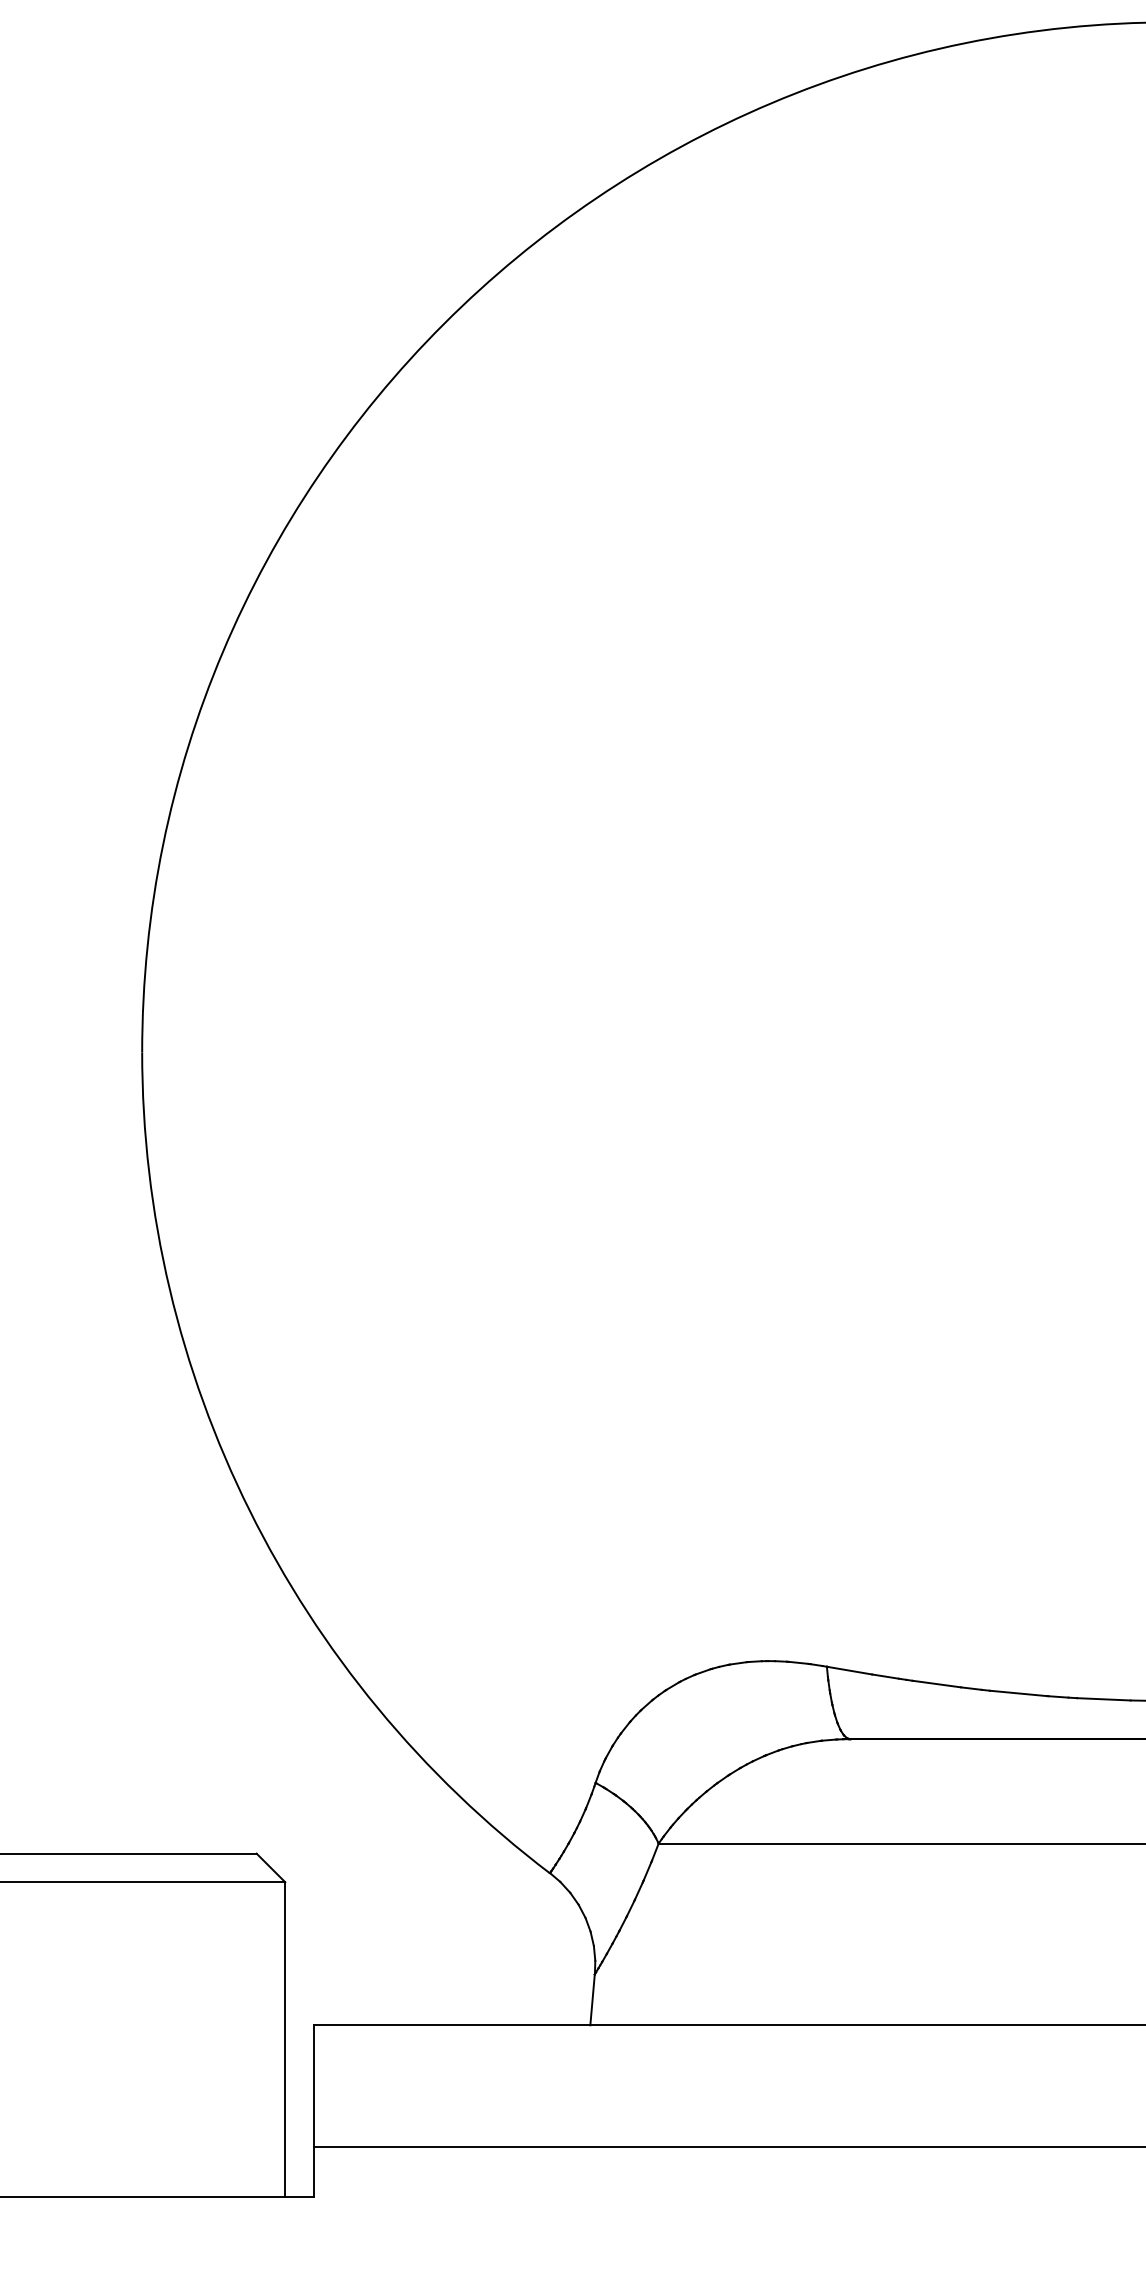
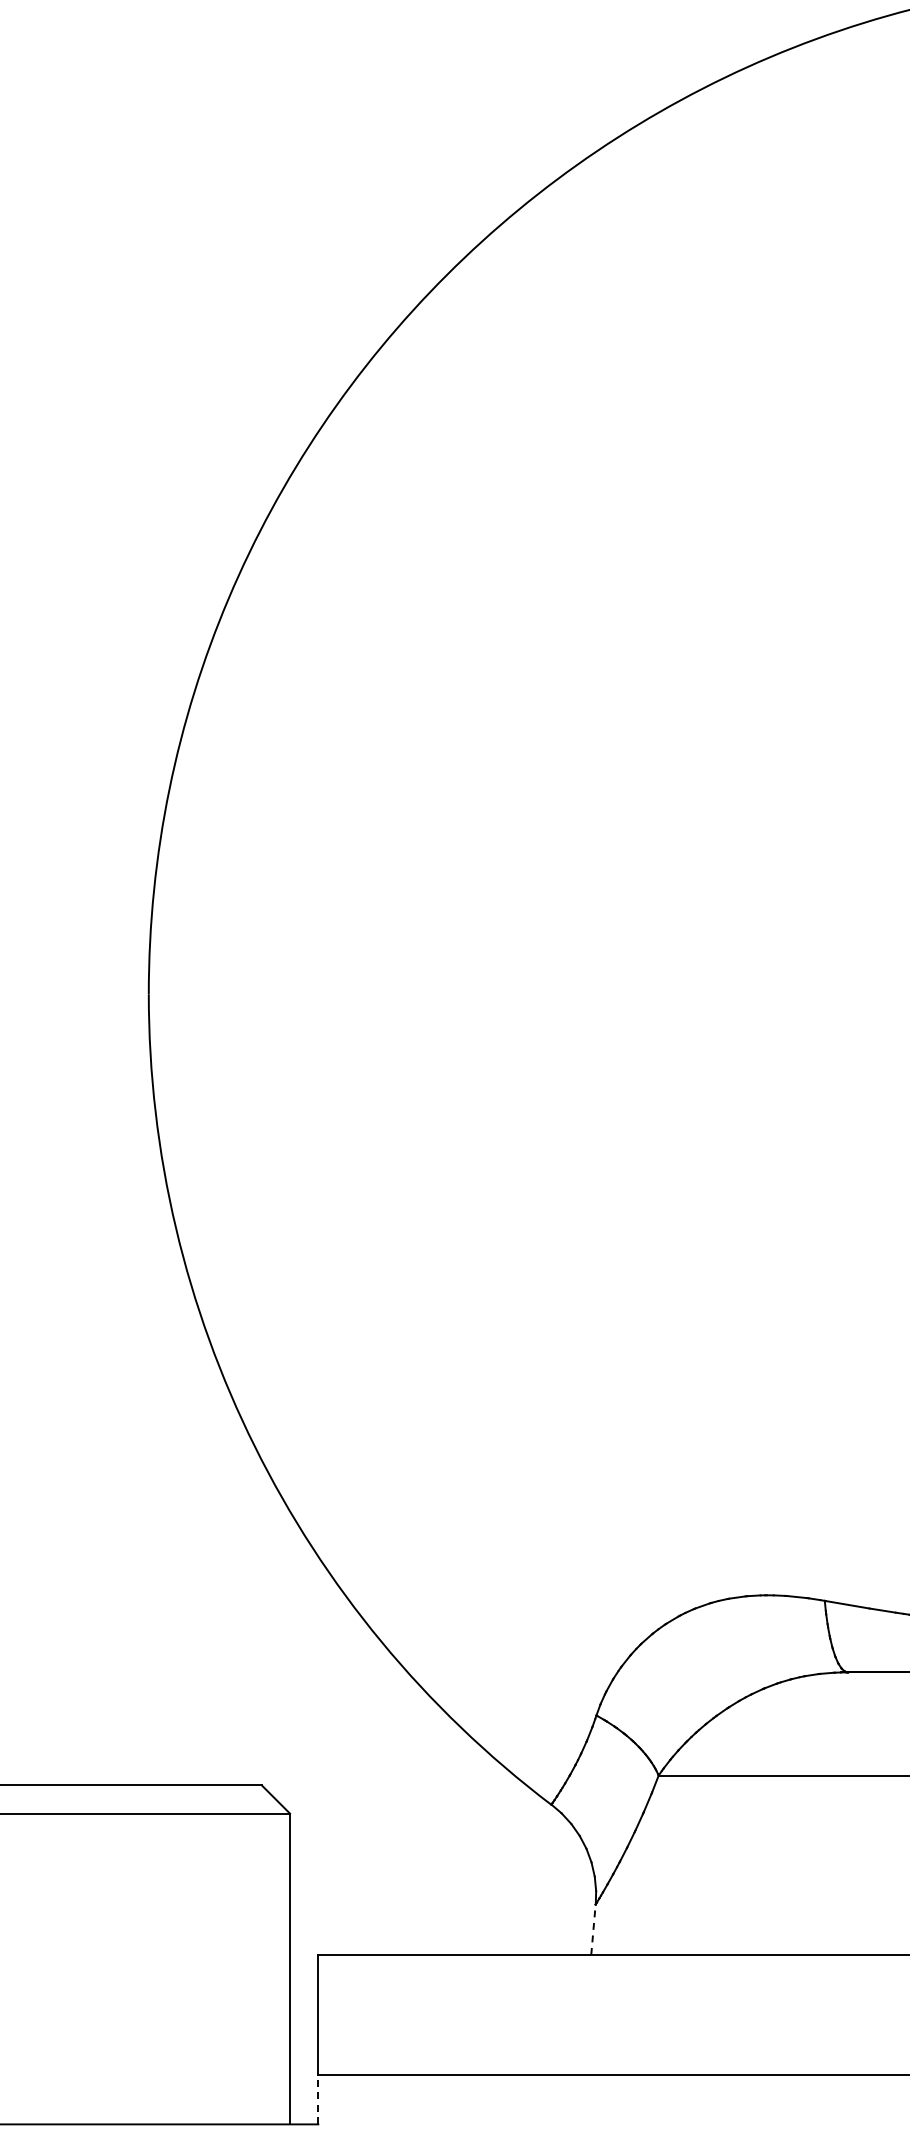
line: (592, 1999) -> (593, 1929), solid -> dashed
line: (313, 2172) -> (317, 2100), solid -> dashed

